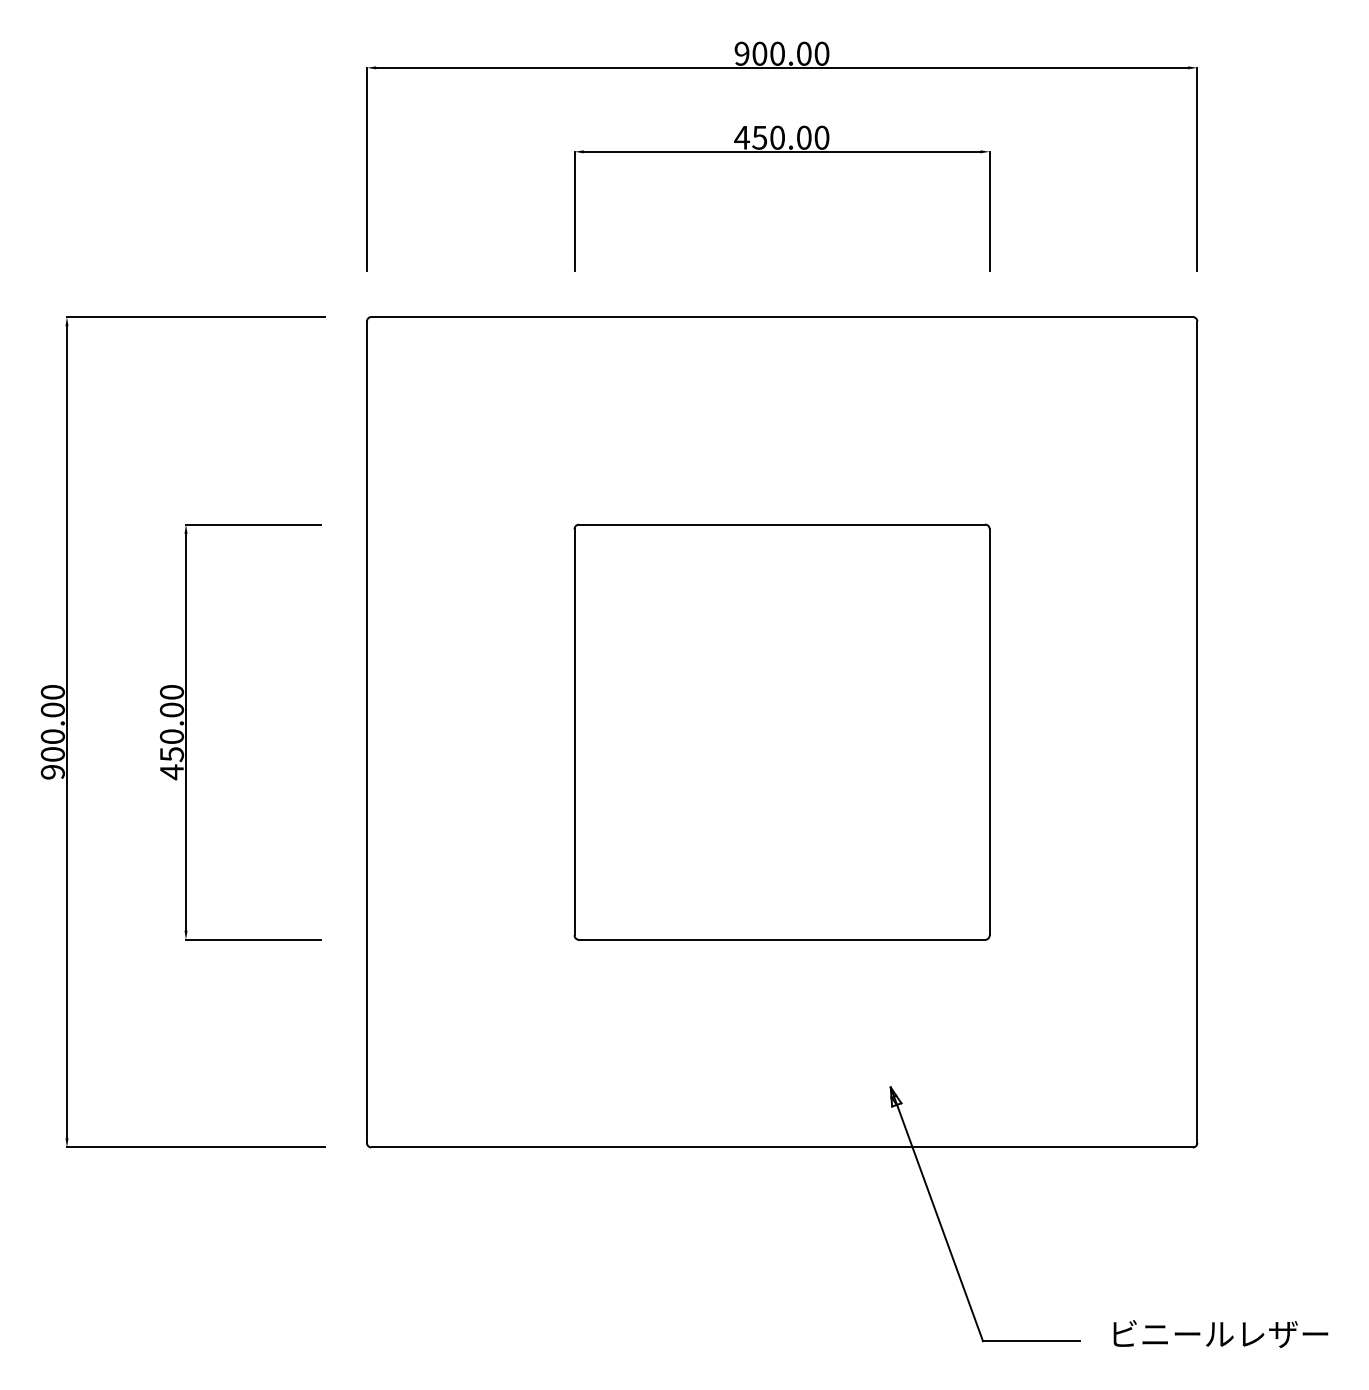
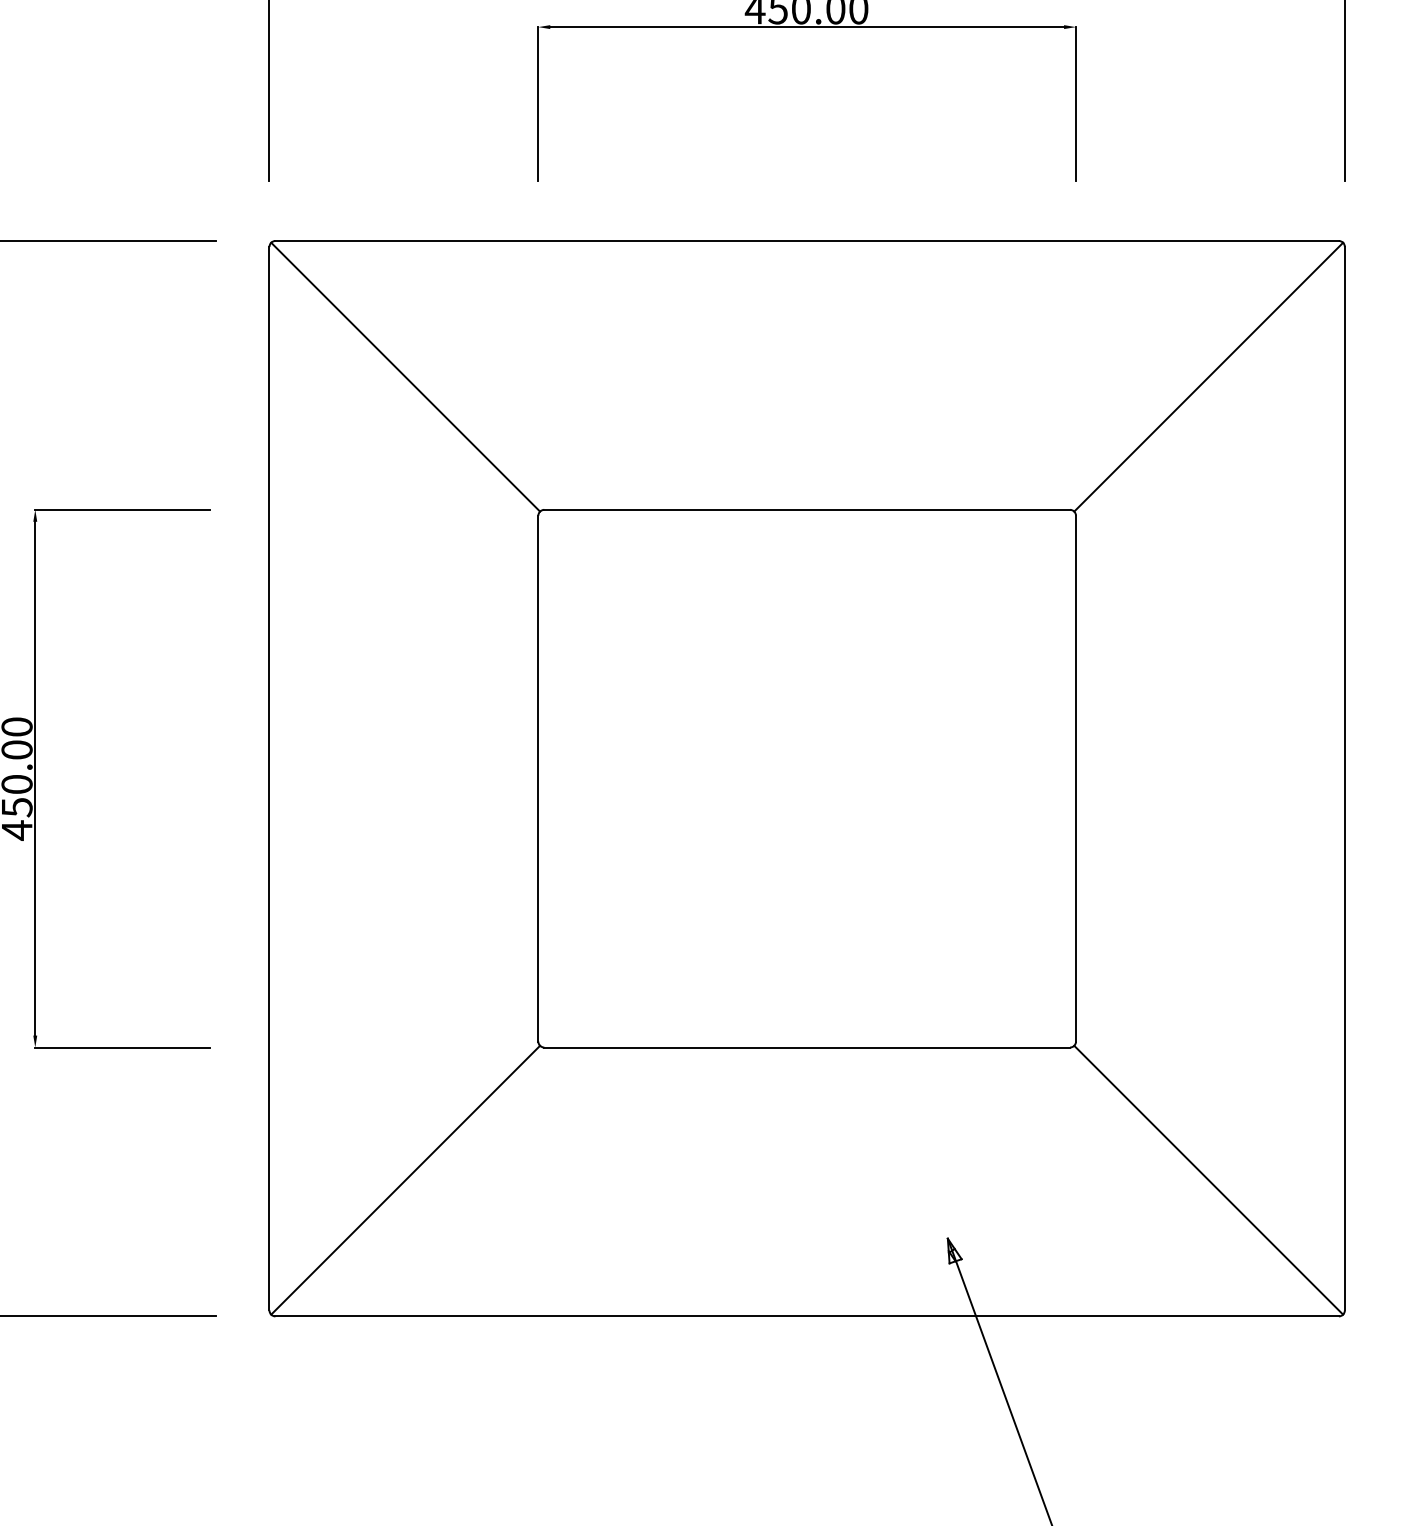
line: (471, 421) -> (404, 376), added
line: (1092, 421) -> (1209, 376), added
line: (471, 1042) -> (404, 1180), added
line: (1092, 1042) -> (1209, 1180), added

